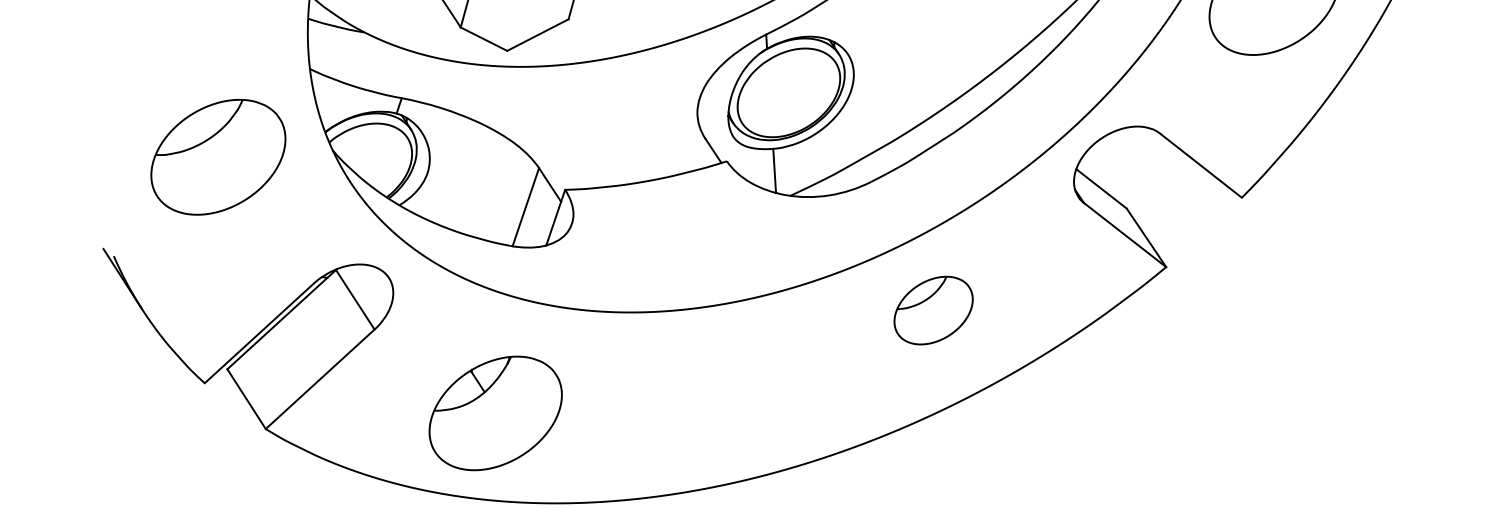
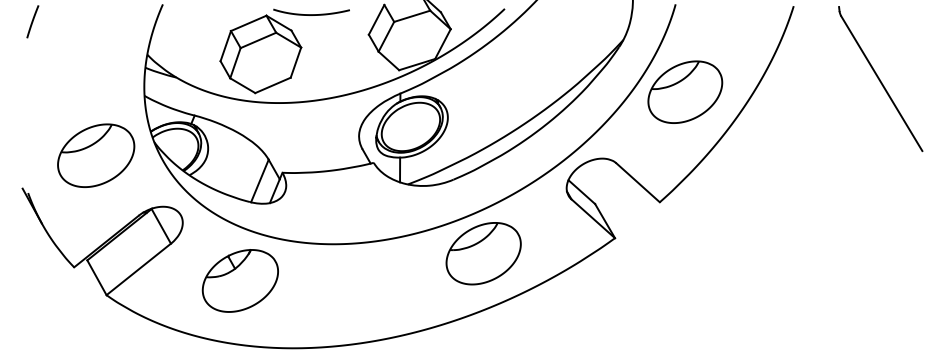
part: (218, 156) -> (96, 155), moved
part: (933, 310) -> (483, 253), size x1.67
part: (493, 412) -> (239, 280), moved

